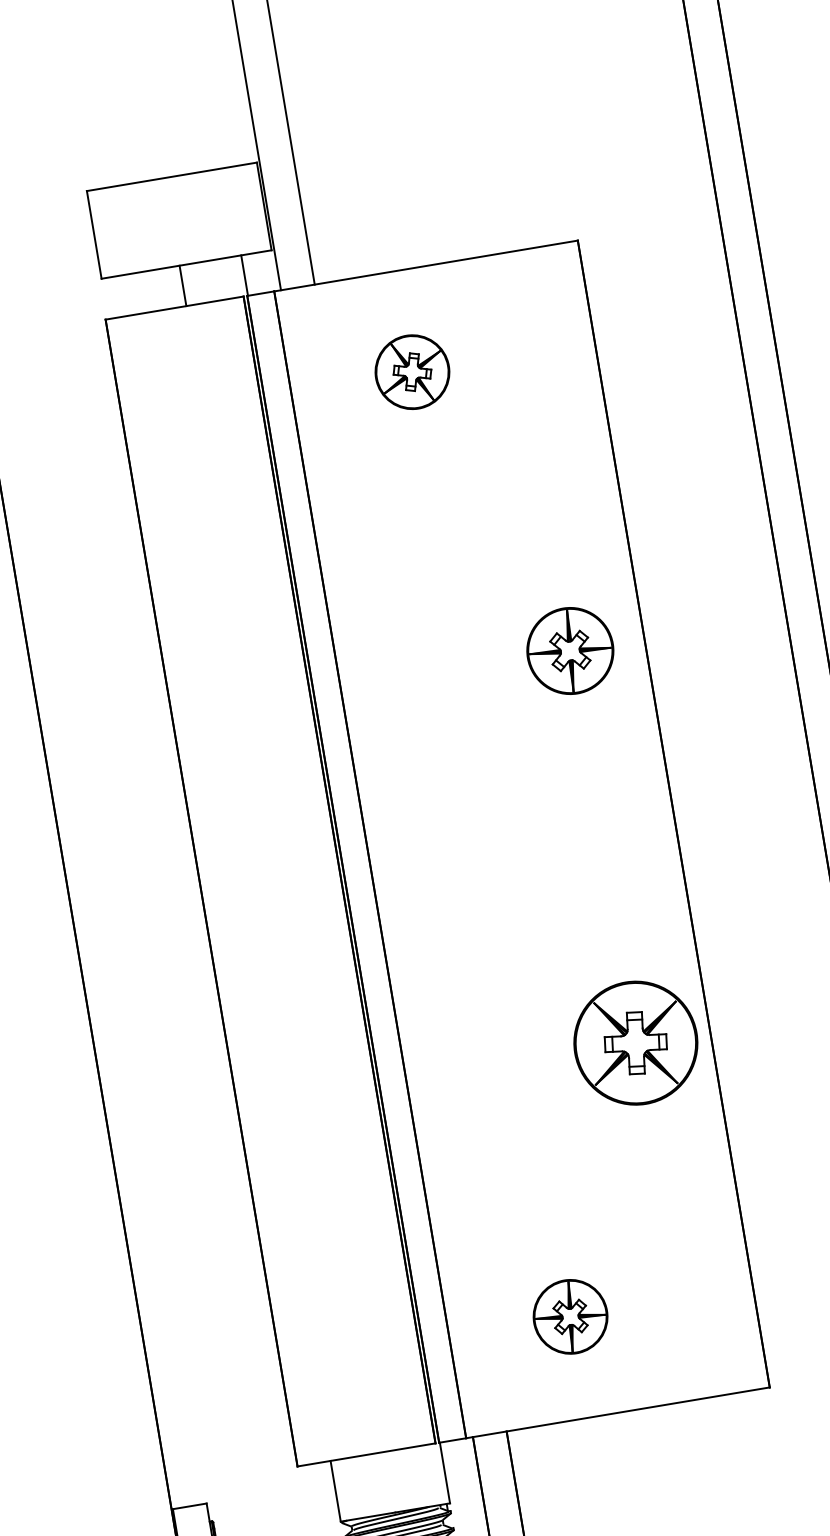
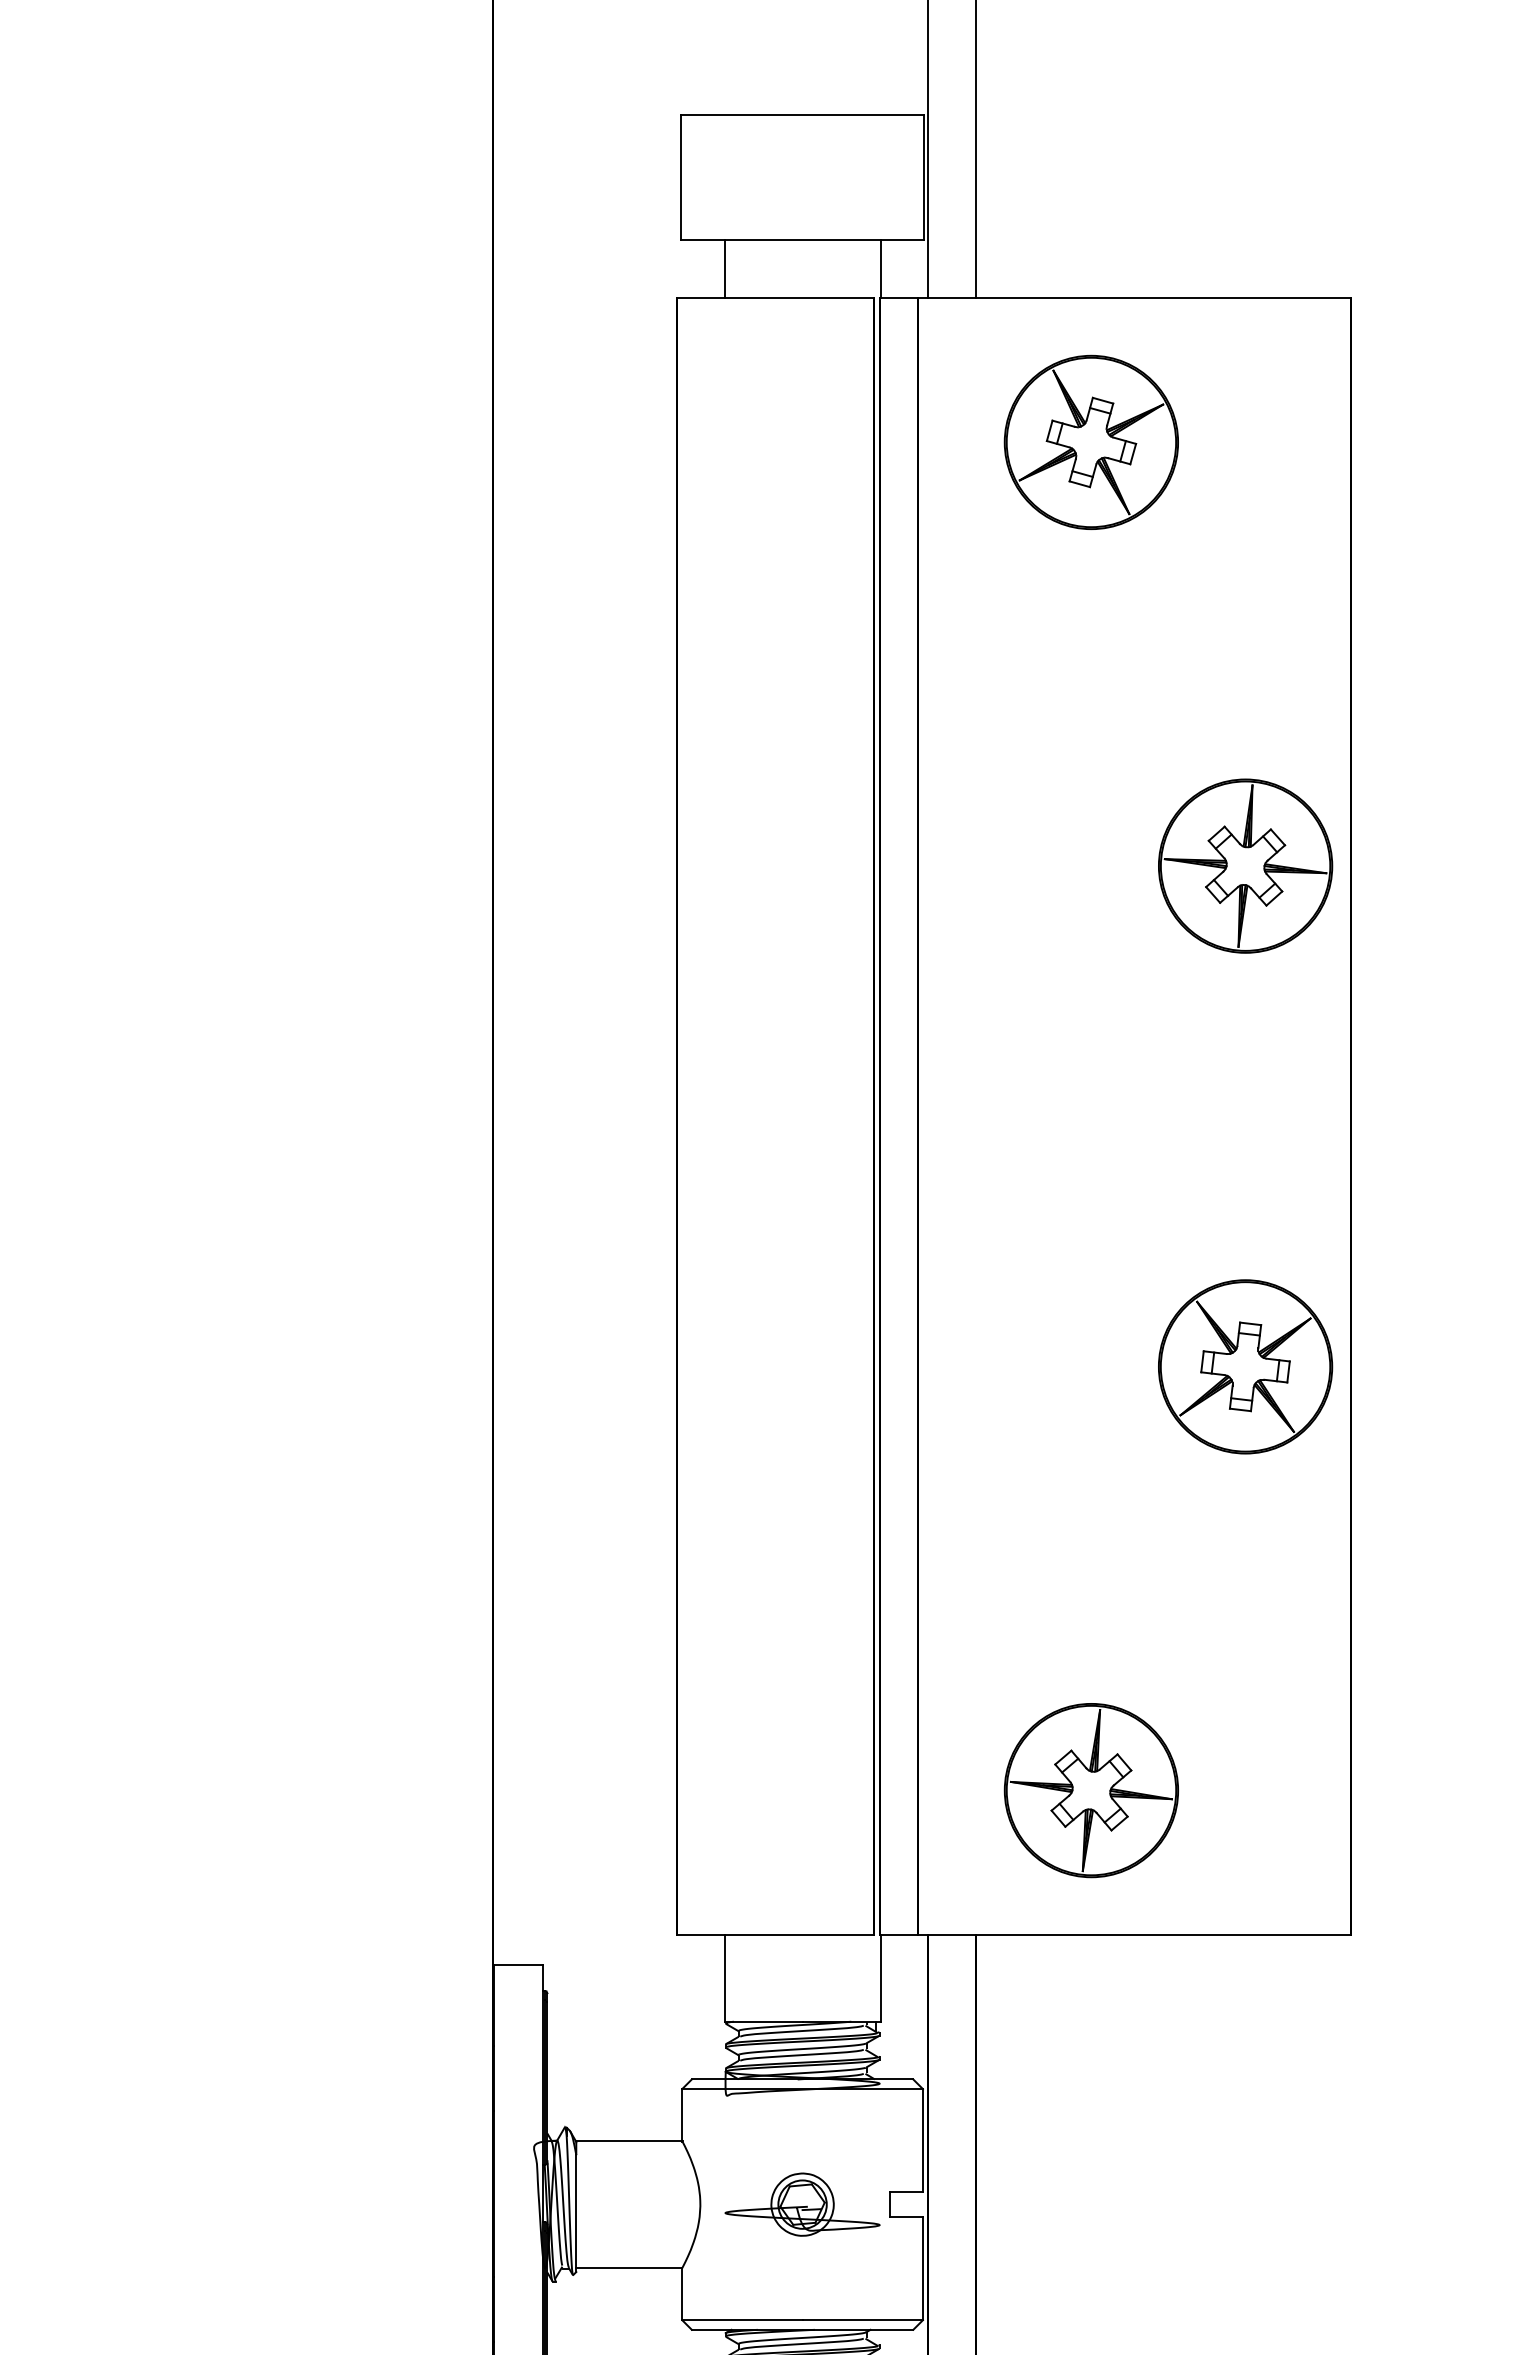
line: (182, 285) -> (724, 268), moved
part: (411, 371) -> (1090, 441), size x1.67
part: (570, 650) -> (1245, 865), size x1.43
part: (635, 1042) -> (1245, 1366), moved
part: (570, 1316) -> (1090, 1790), size x1.67

